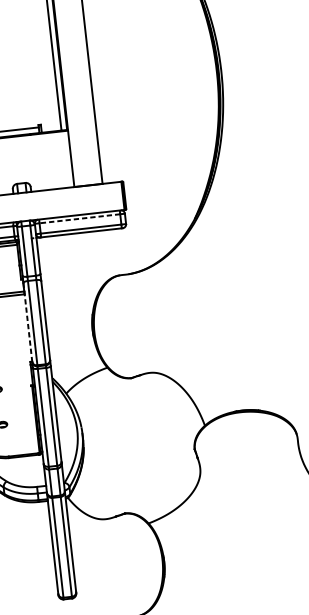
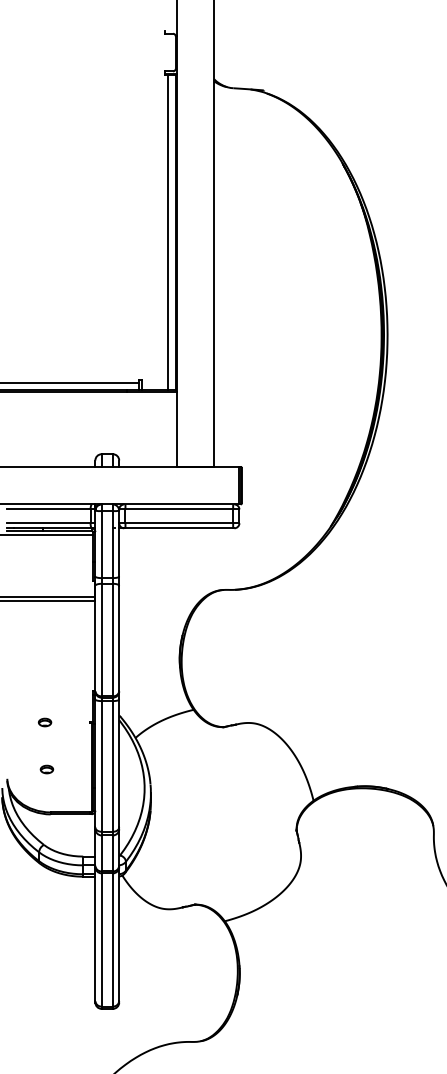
line: (80, 218) -> (179, 509), dashed -> solid
line: (27, 322) -> (95, 638), dashed -> solid

